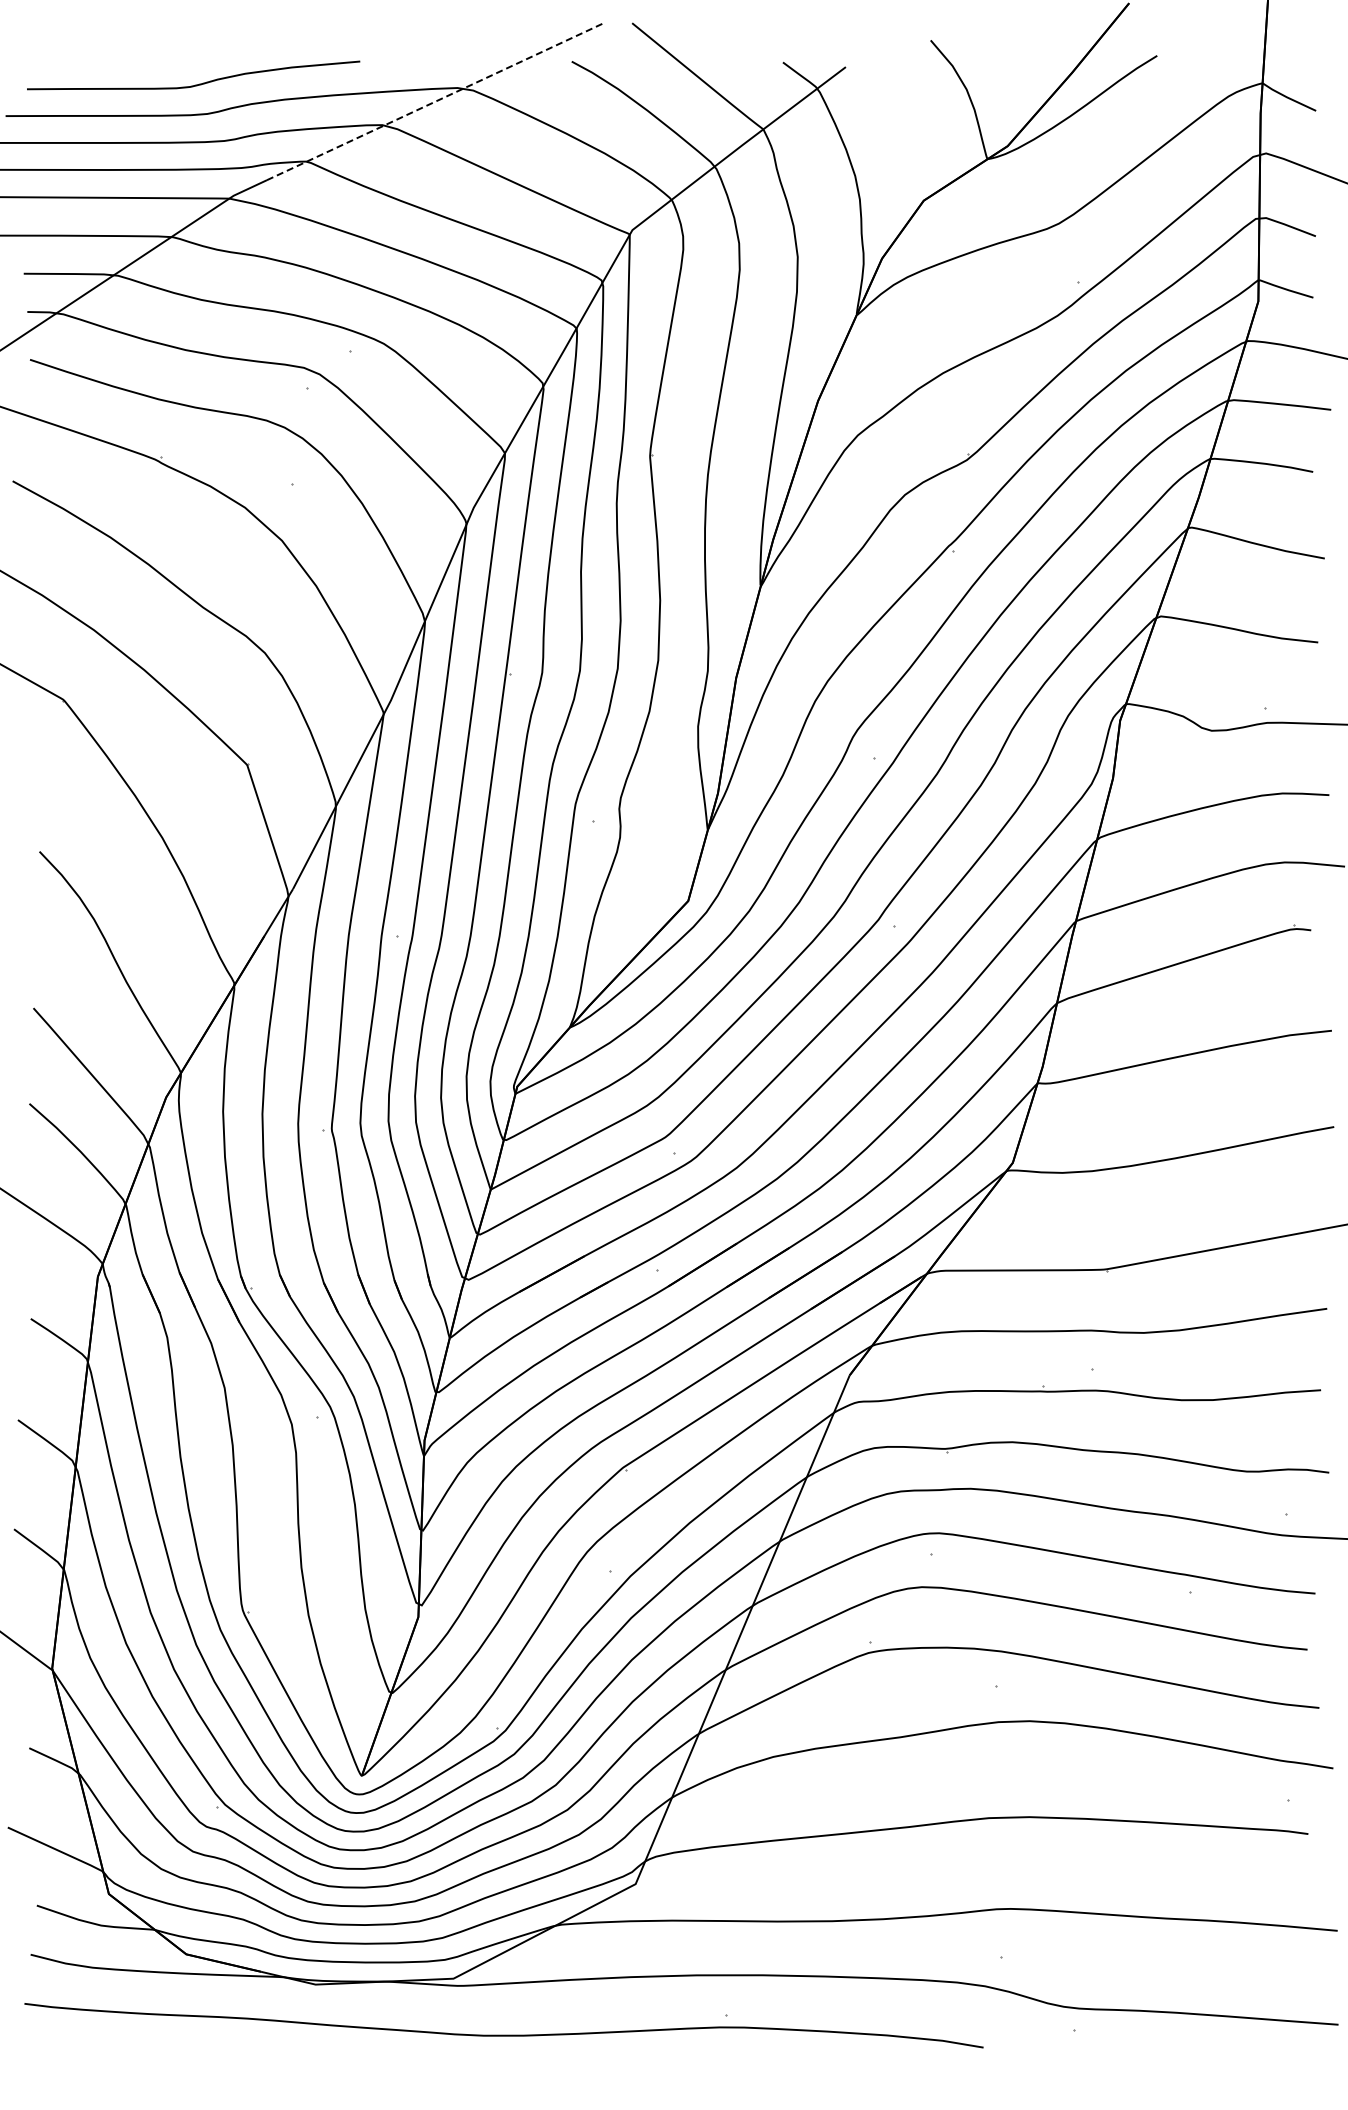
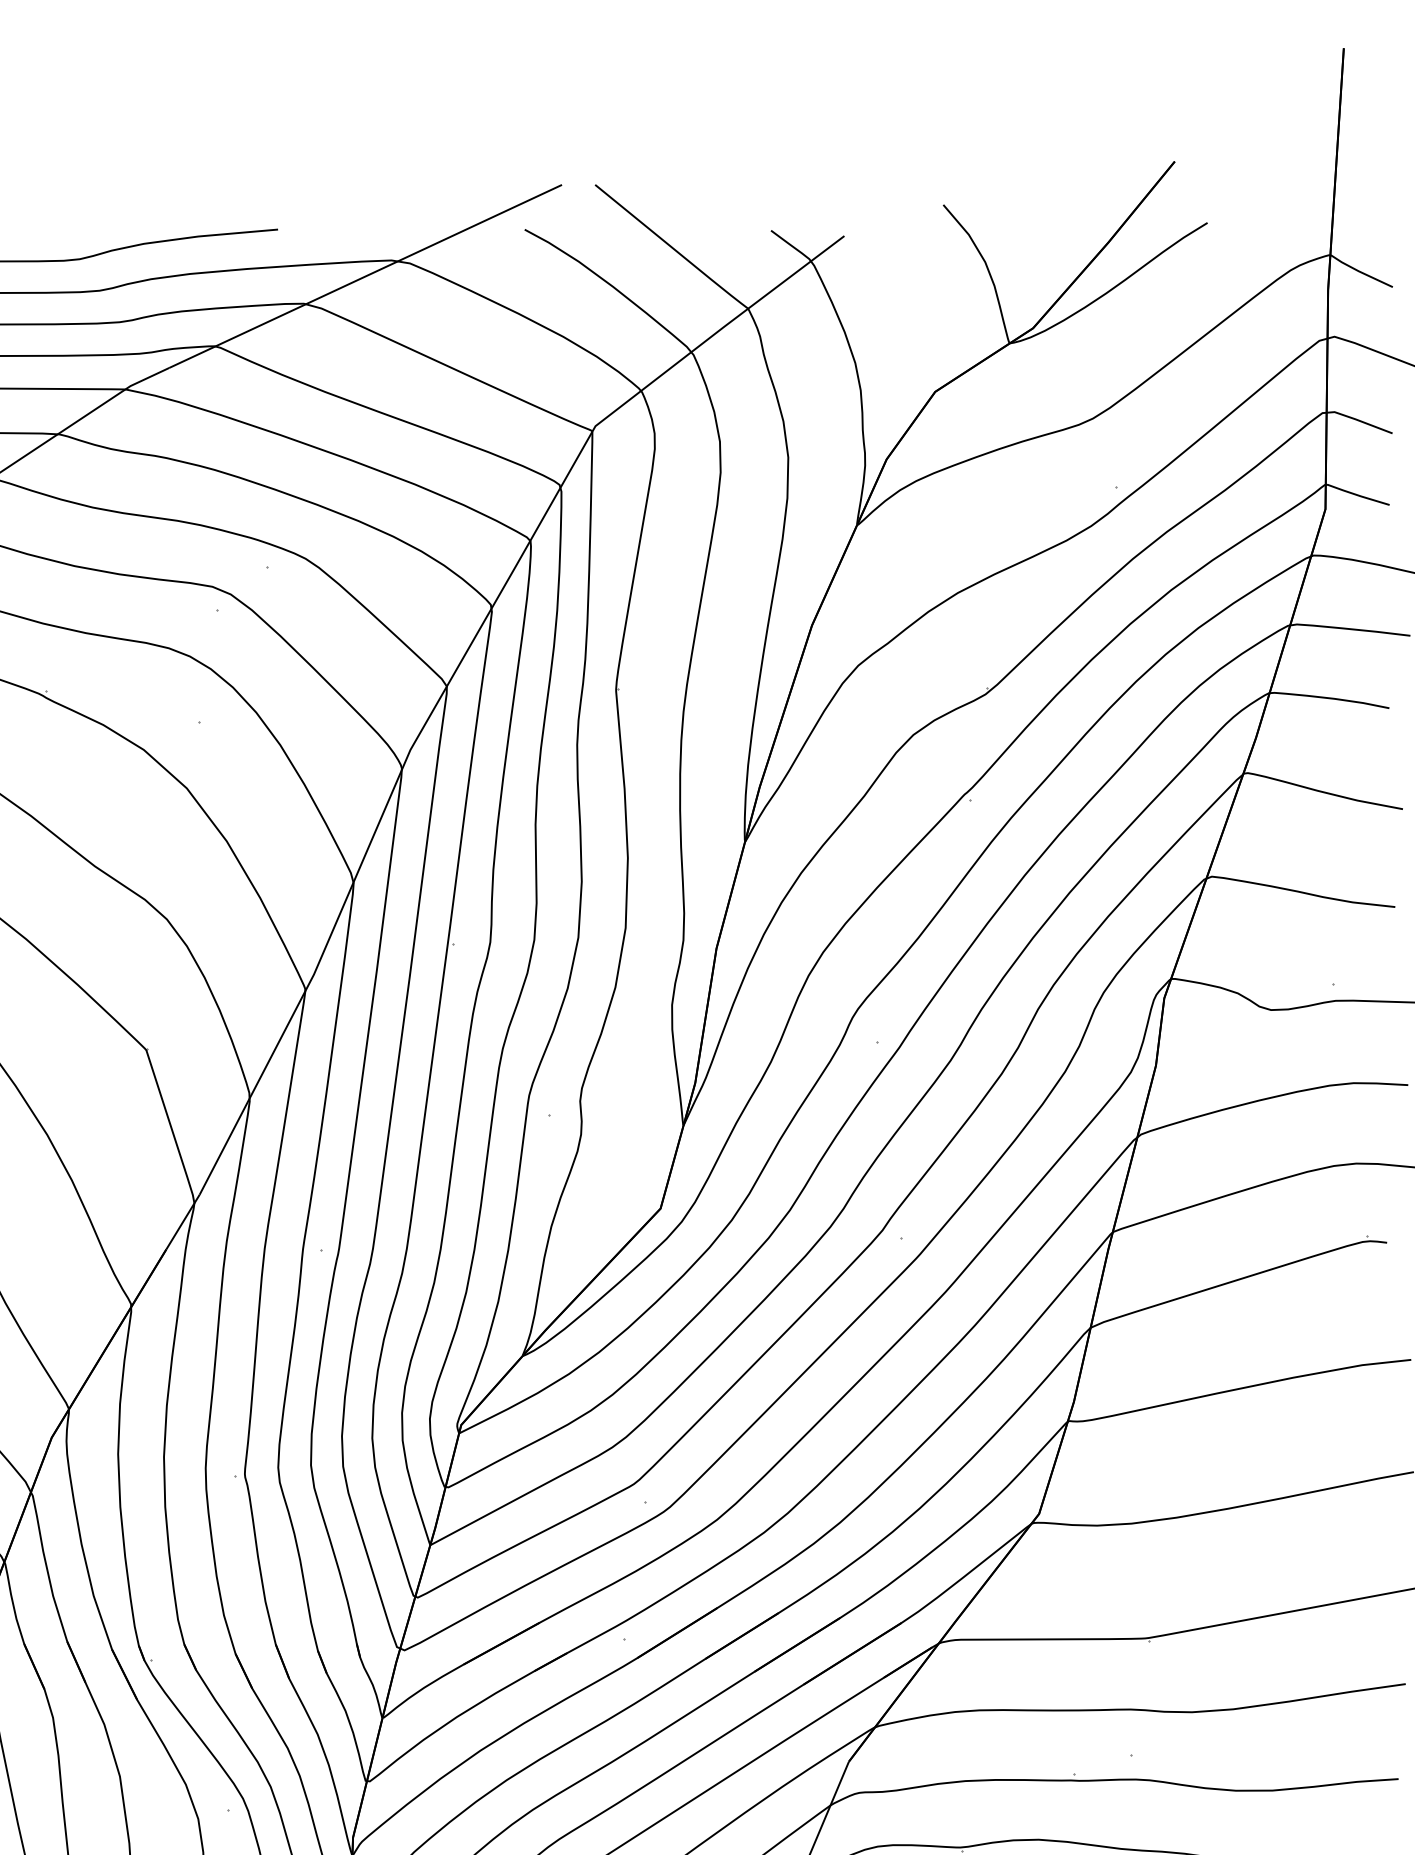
line: (435, 101) -> (365, 276), dashed -> solid

